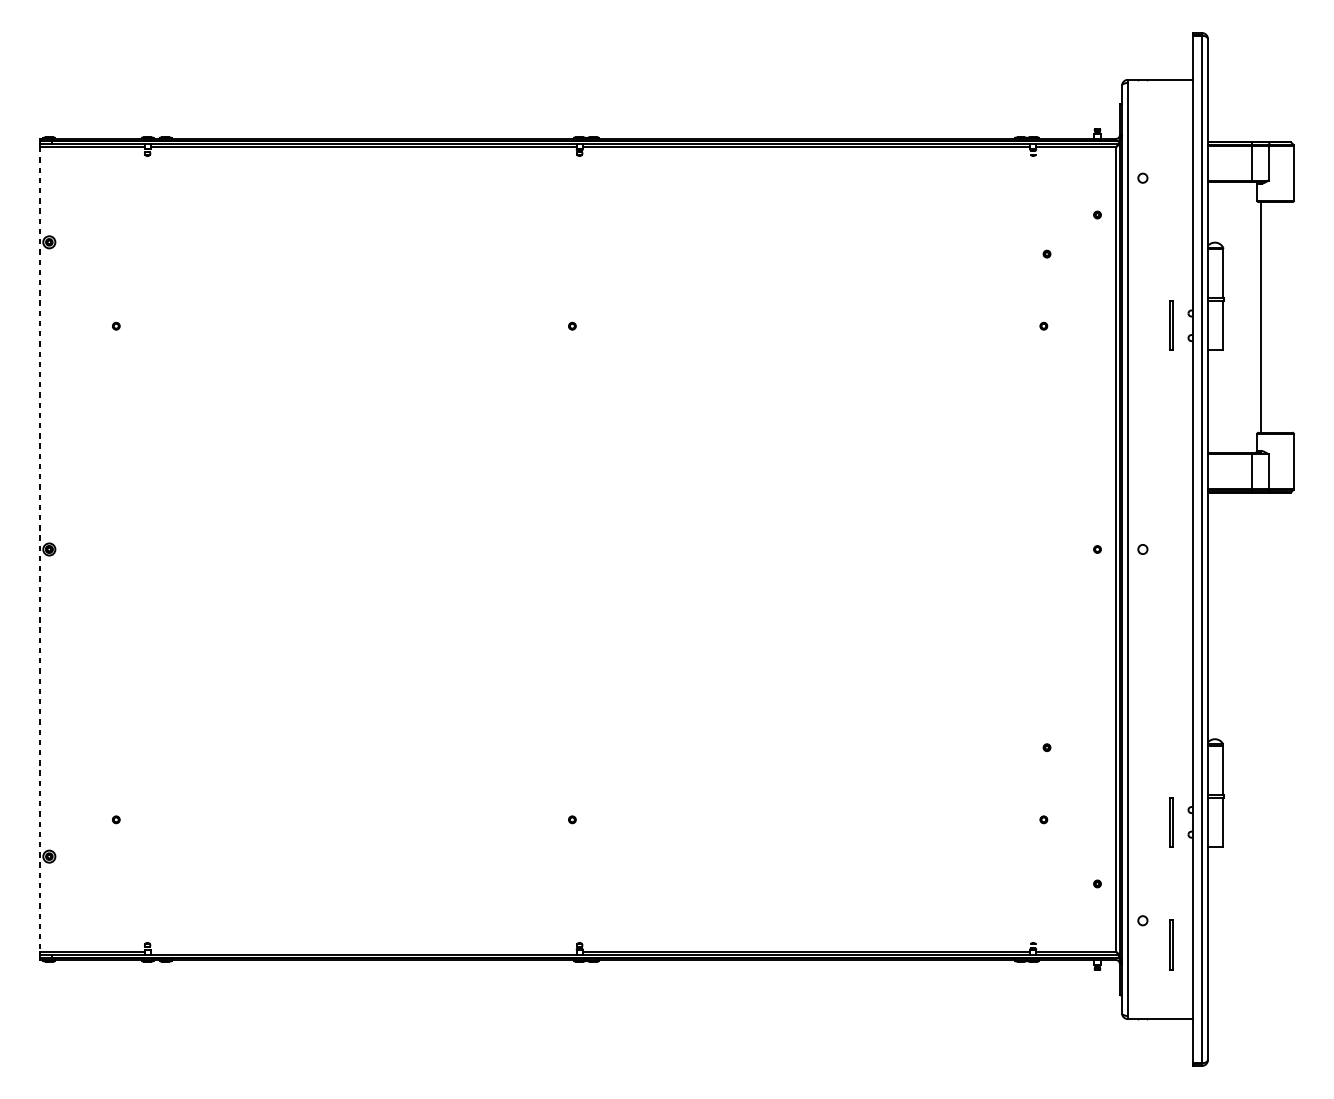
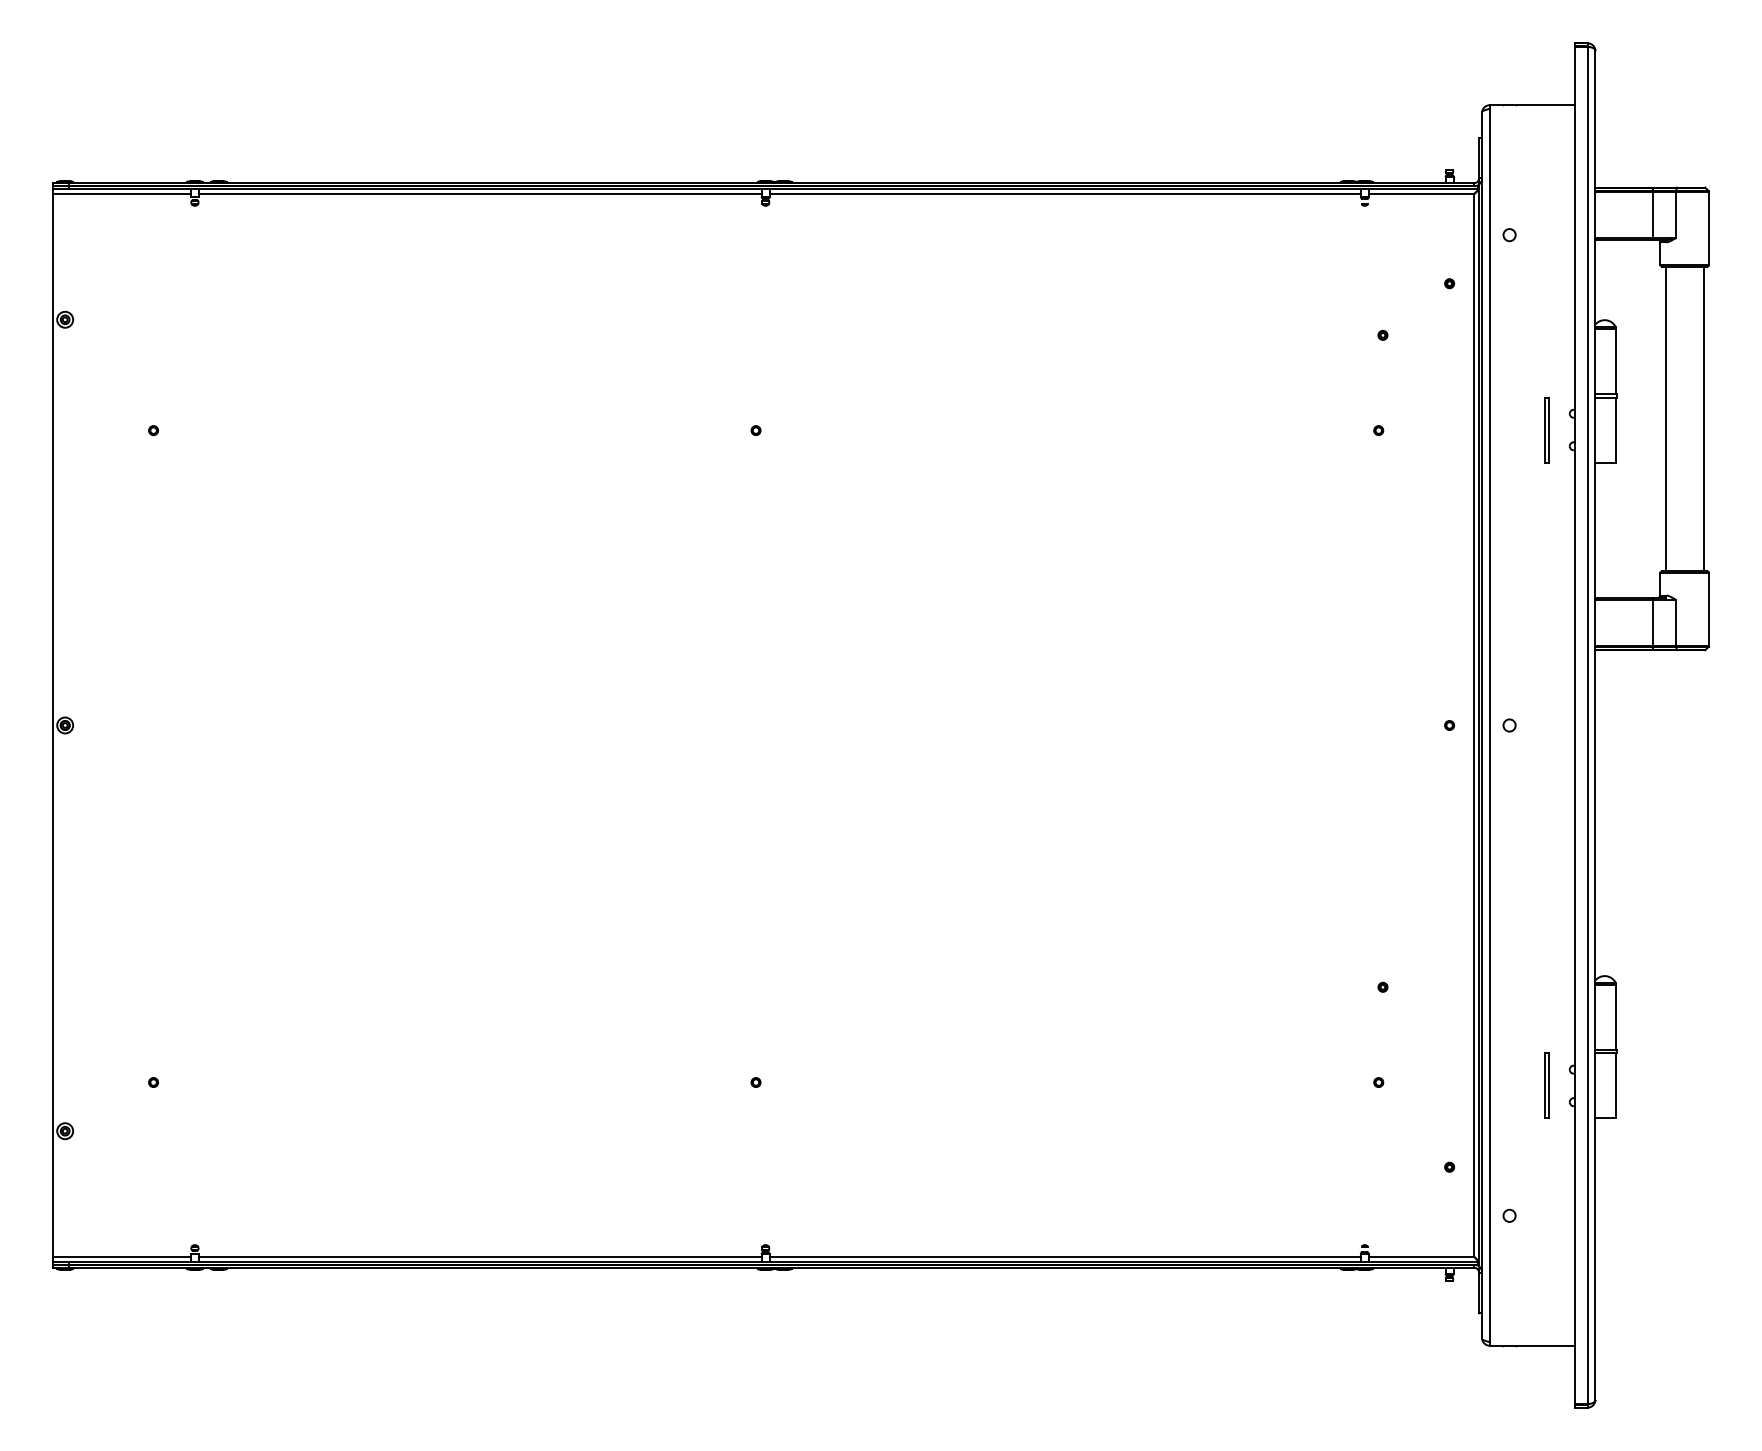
line: (1289, 317) -> (1703, 418), added
line: (39, 550) -> (52, 726), dashed -> solid
part: (1170, 944) -> (1546, 1247), removed
line: (363, 951) -> (479, 1256), added

